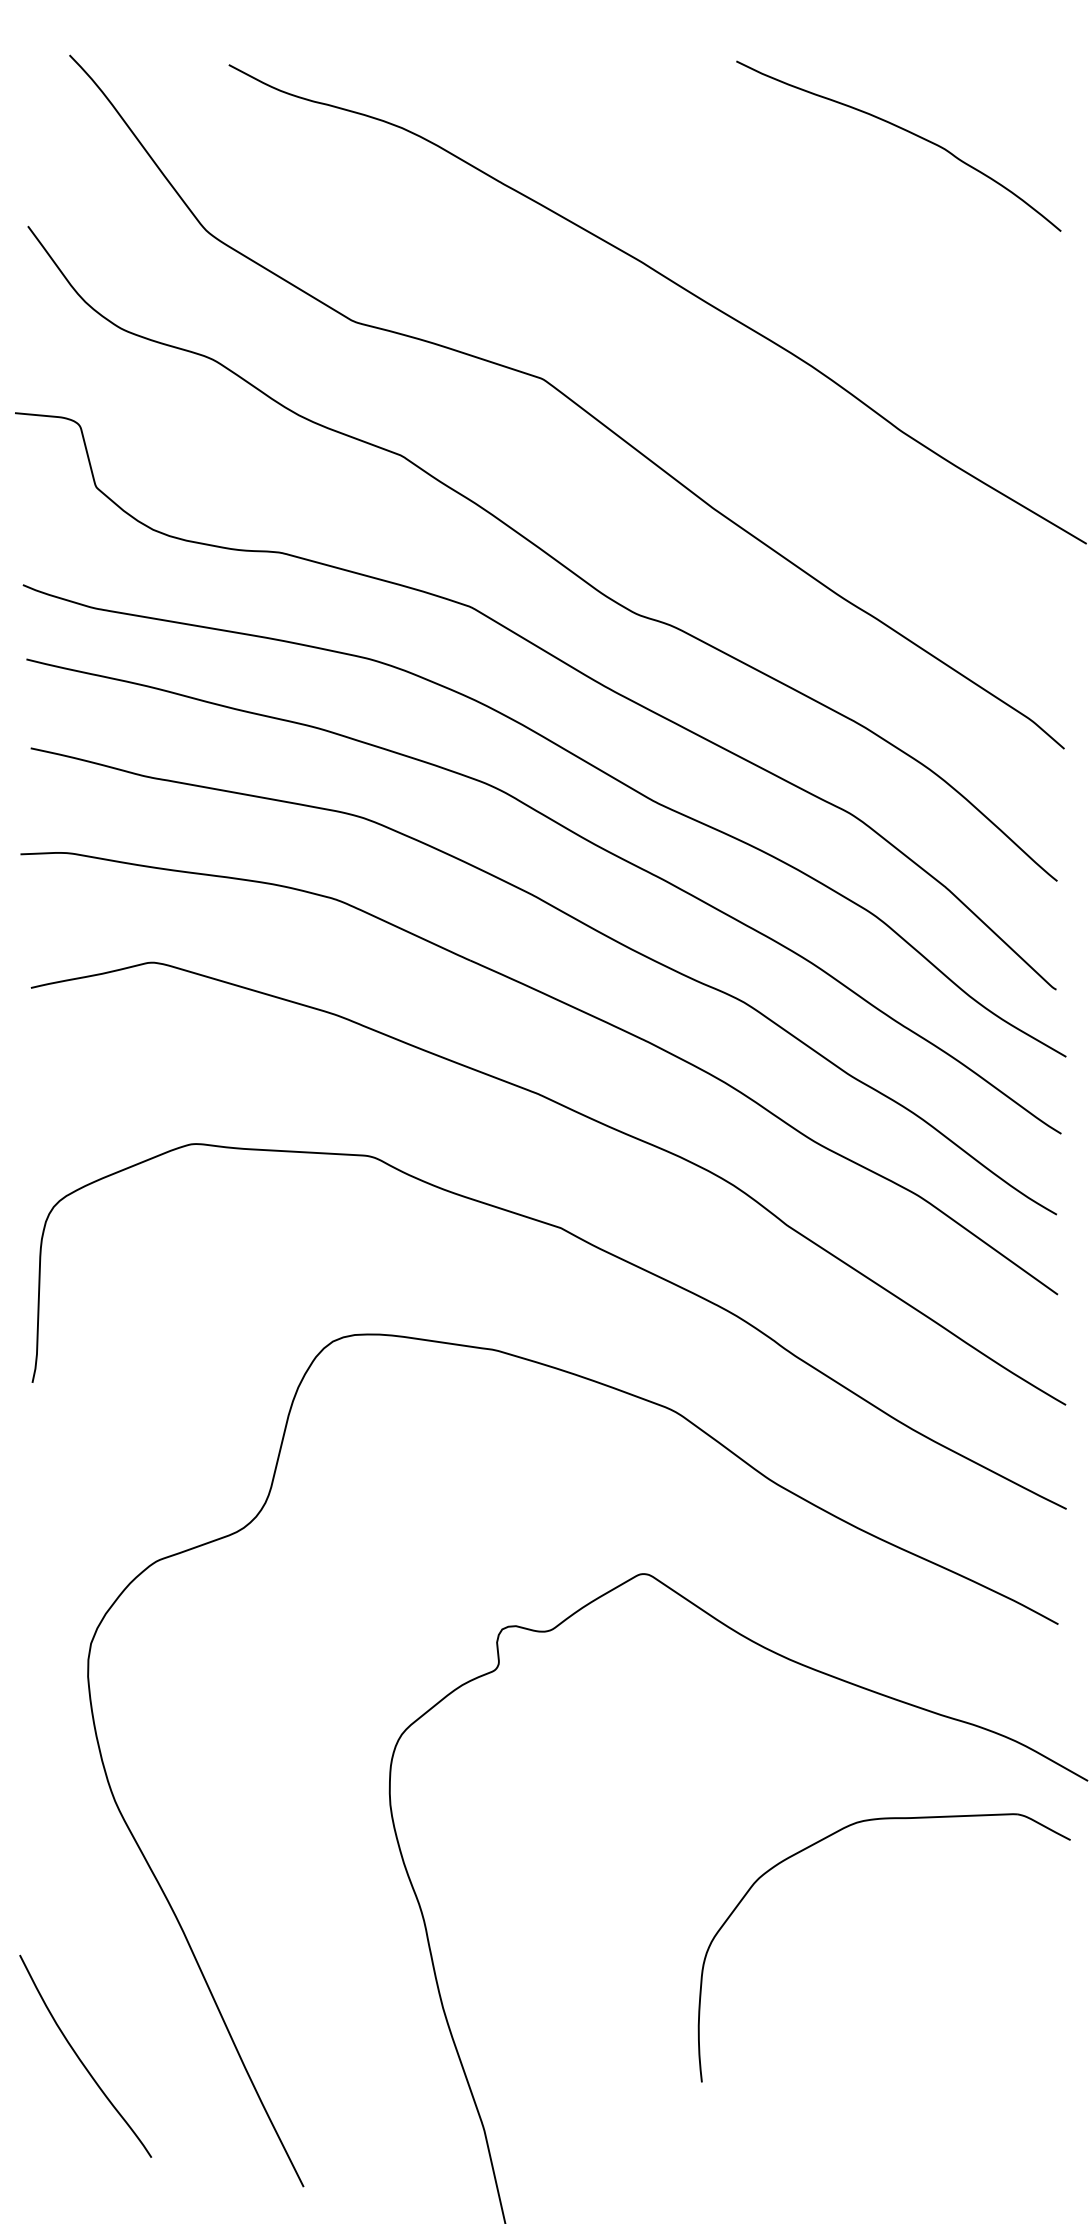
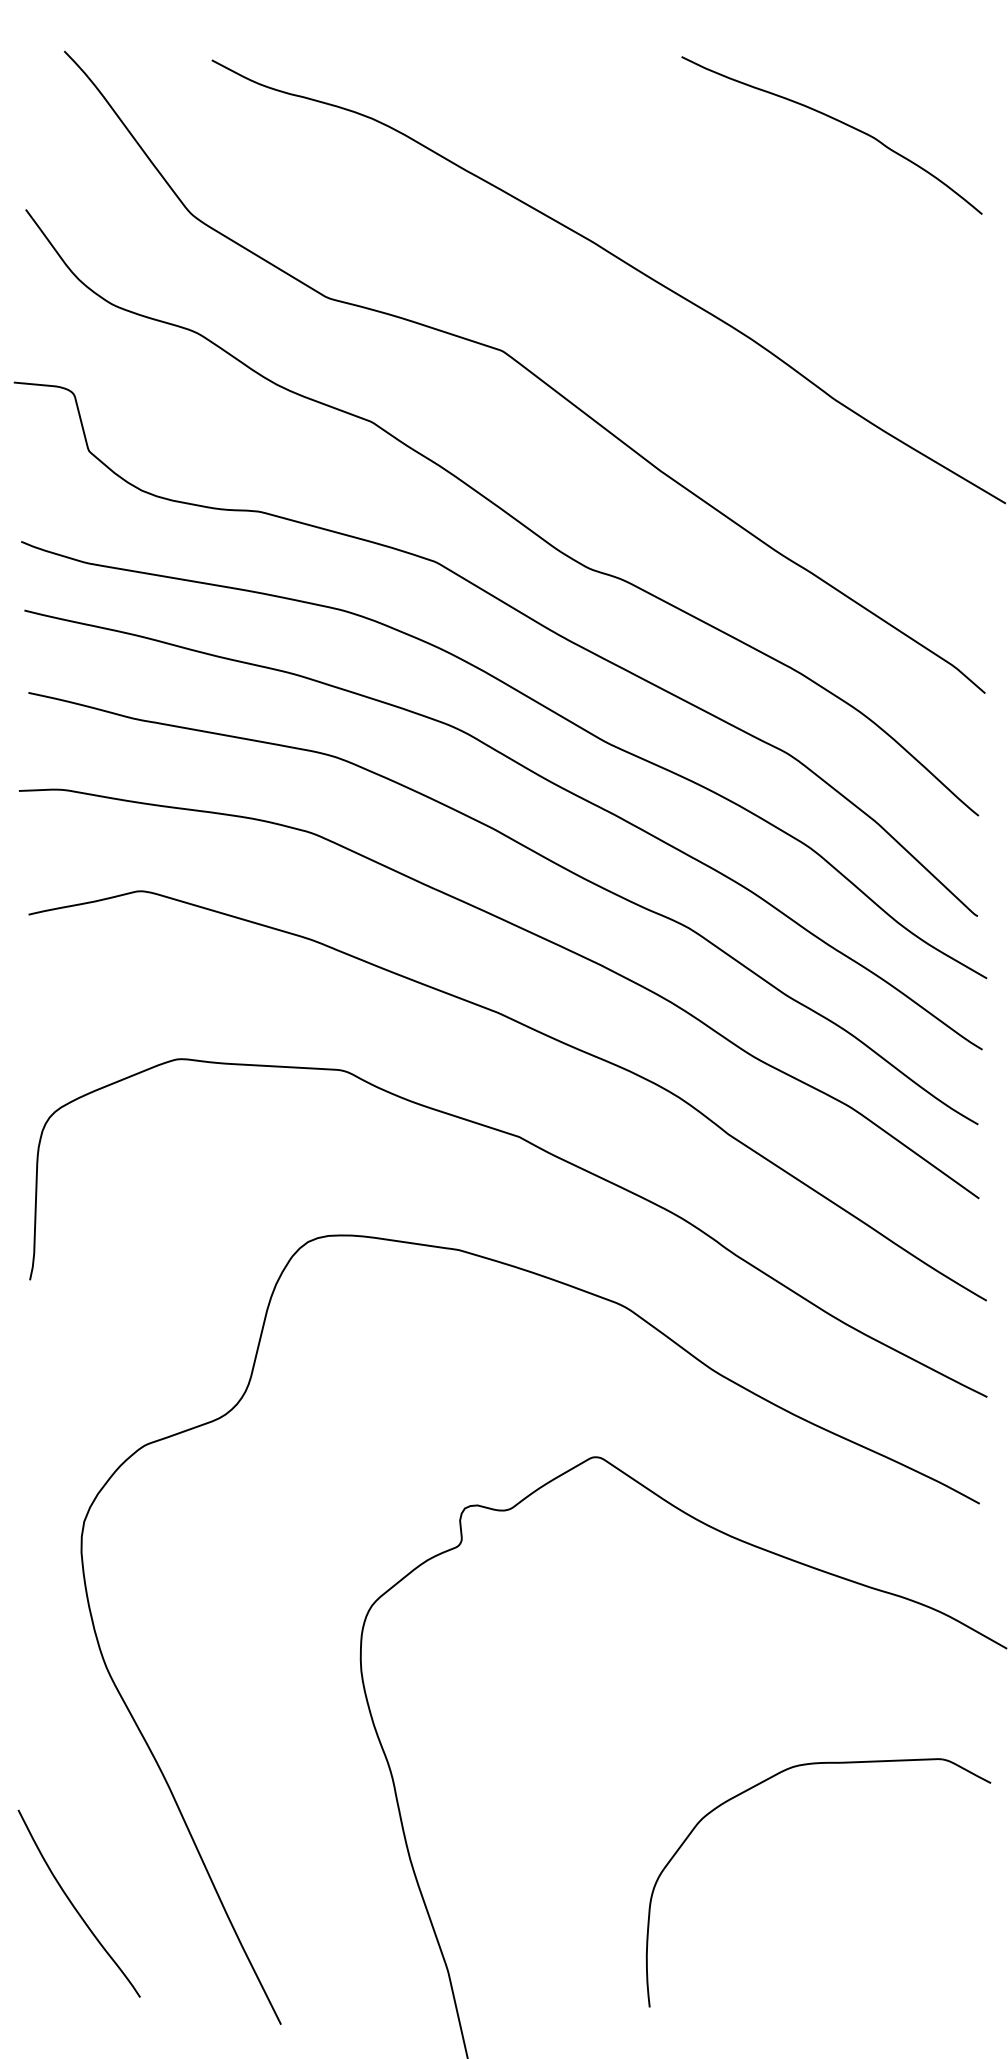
part: (825, 1839) -> (764, 1782), moved

